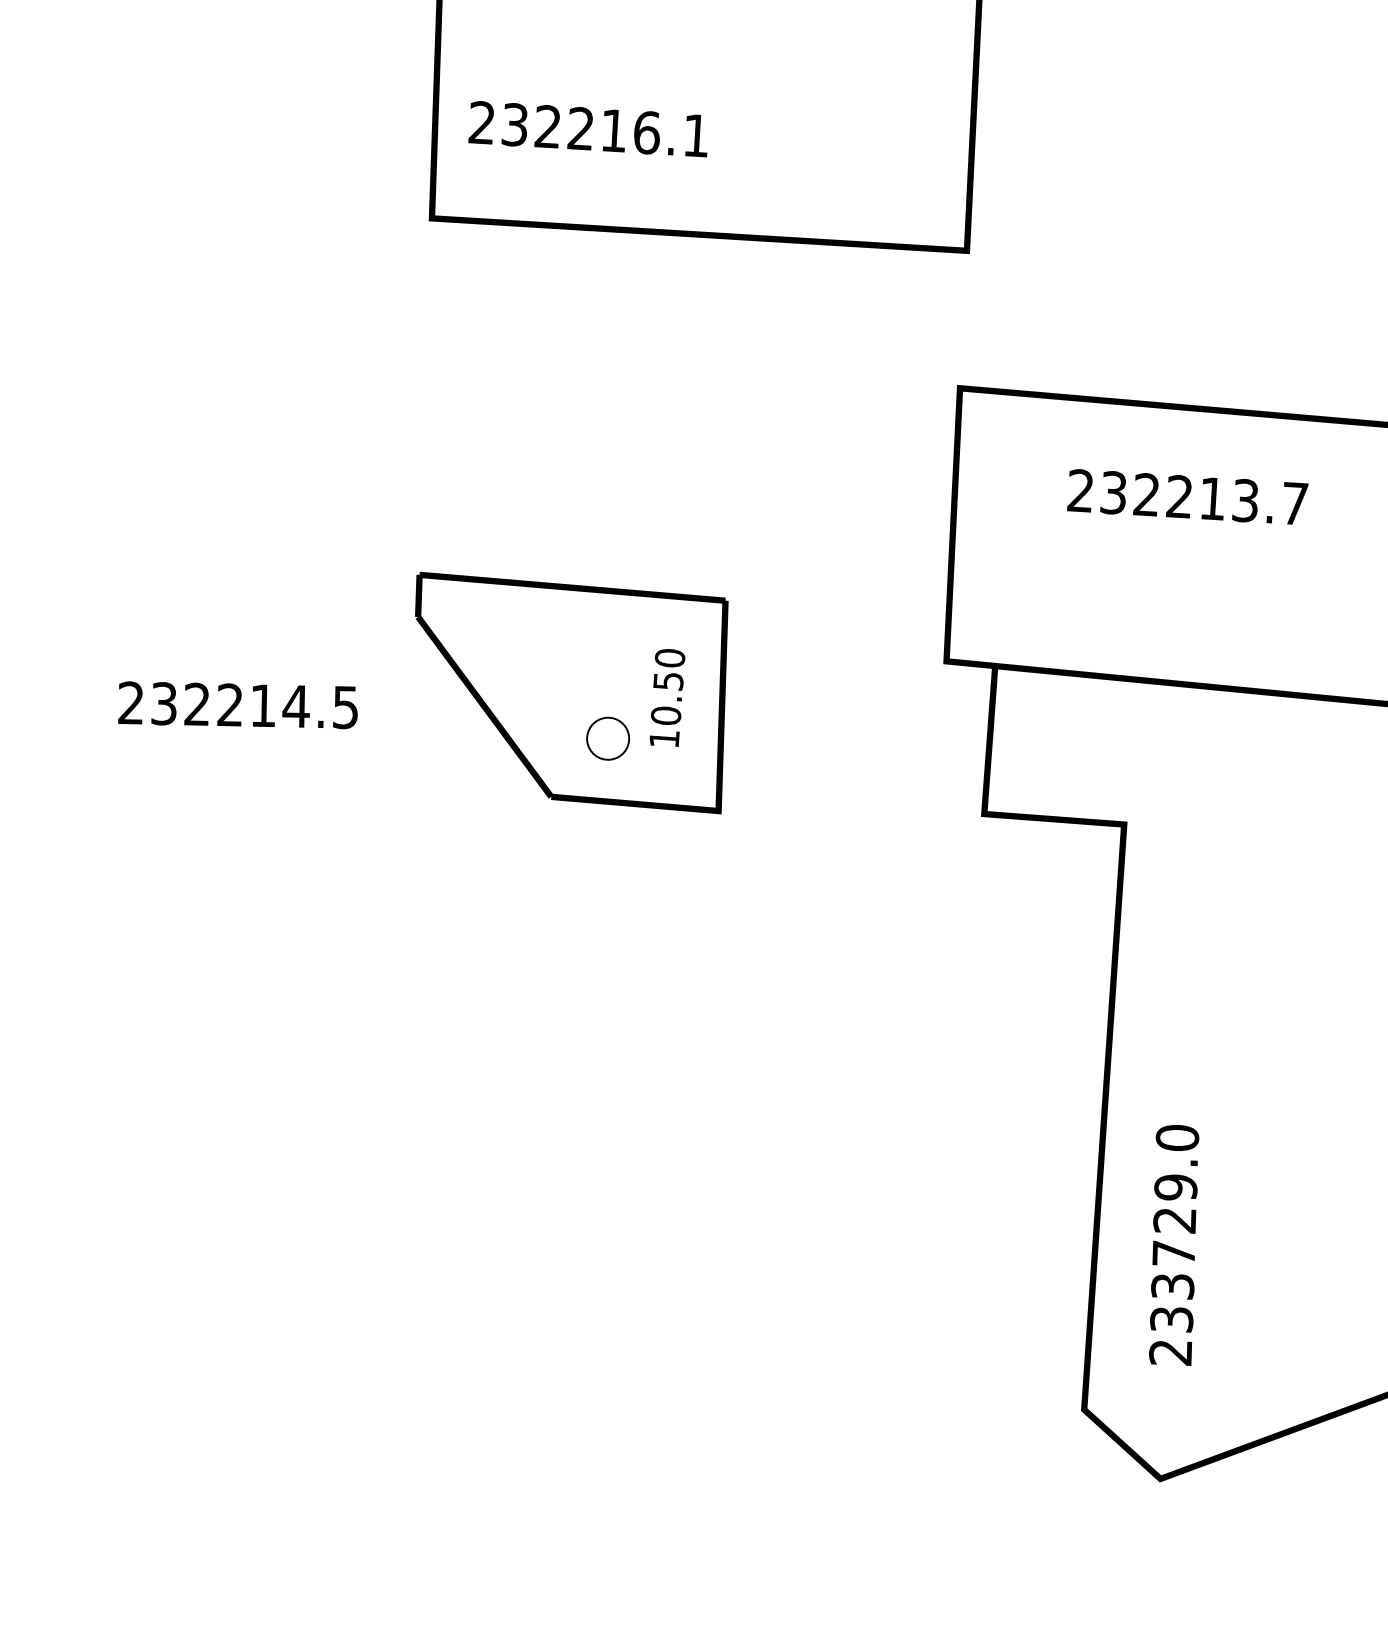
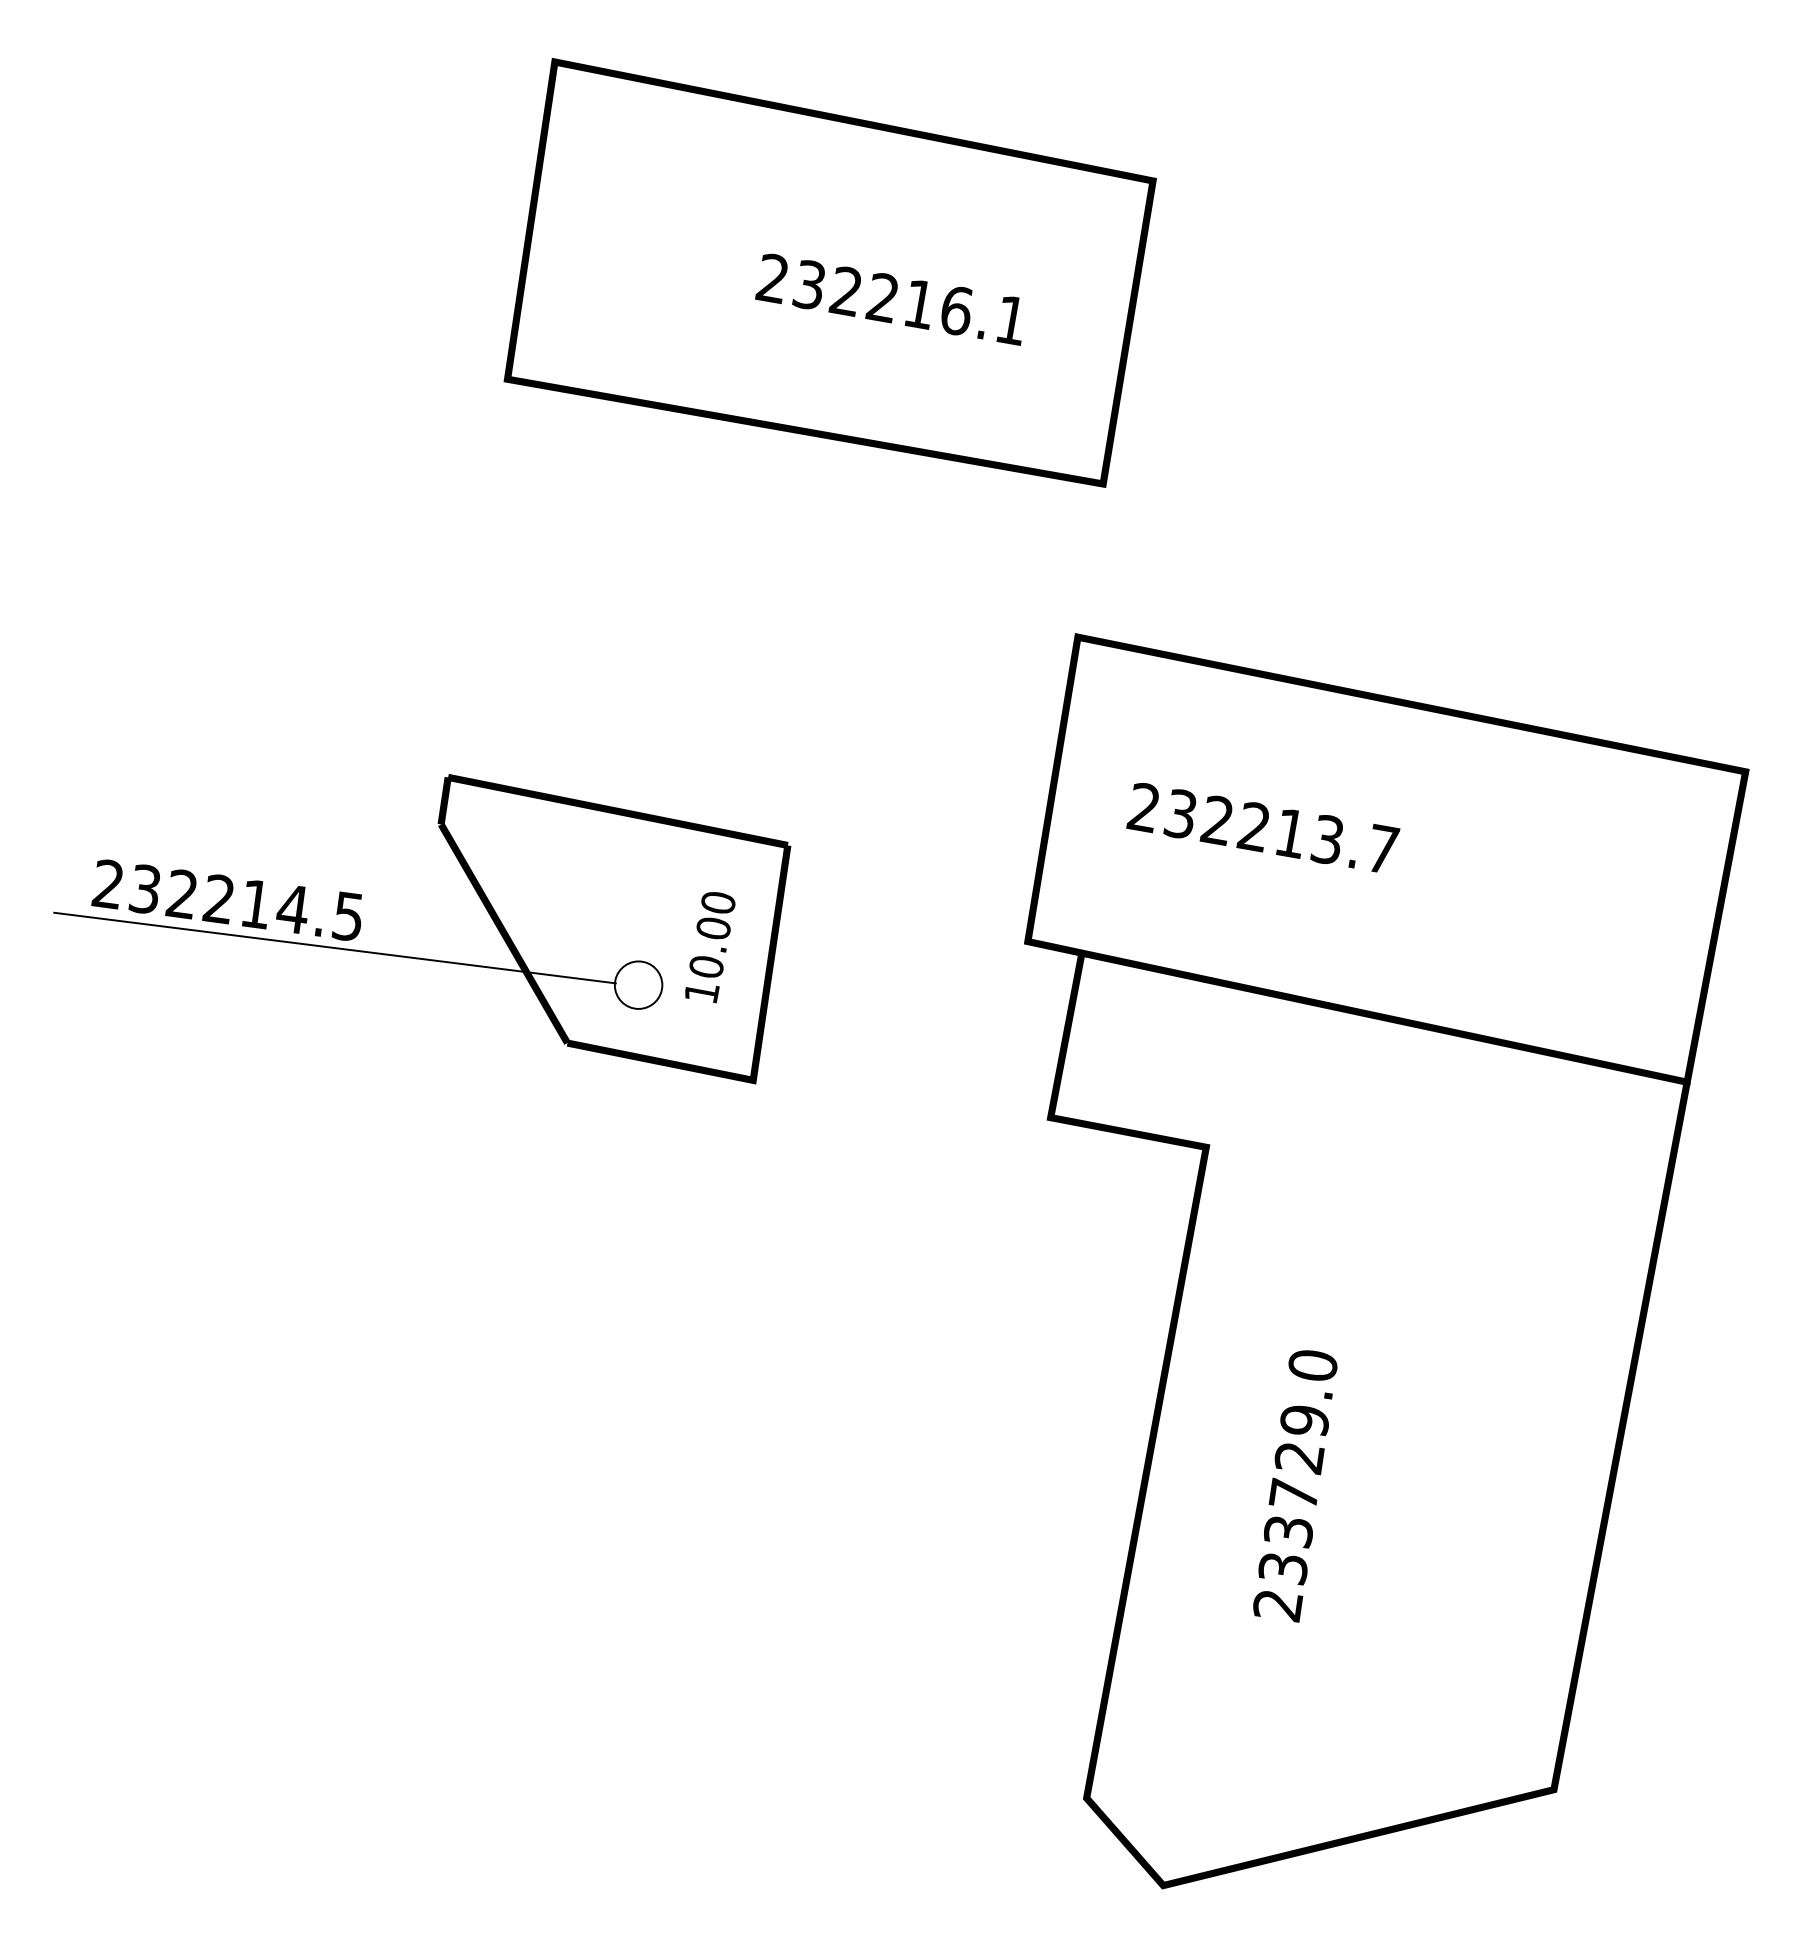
text: (585, 129) -> (888, 299), moved
text: (1187, 496) -> (1263, 827), moved
text: (667, 681) -> (712, 928), 10.50 -> 10.00
line: (336, 736) -> (334, 947), added
text: (1174, 1246) -> (1295, 1486), moved

